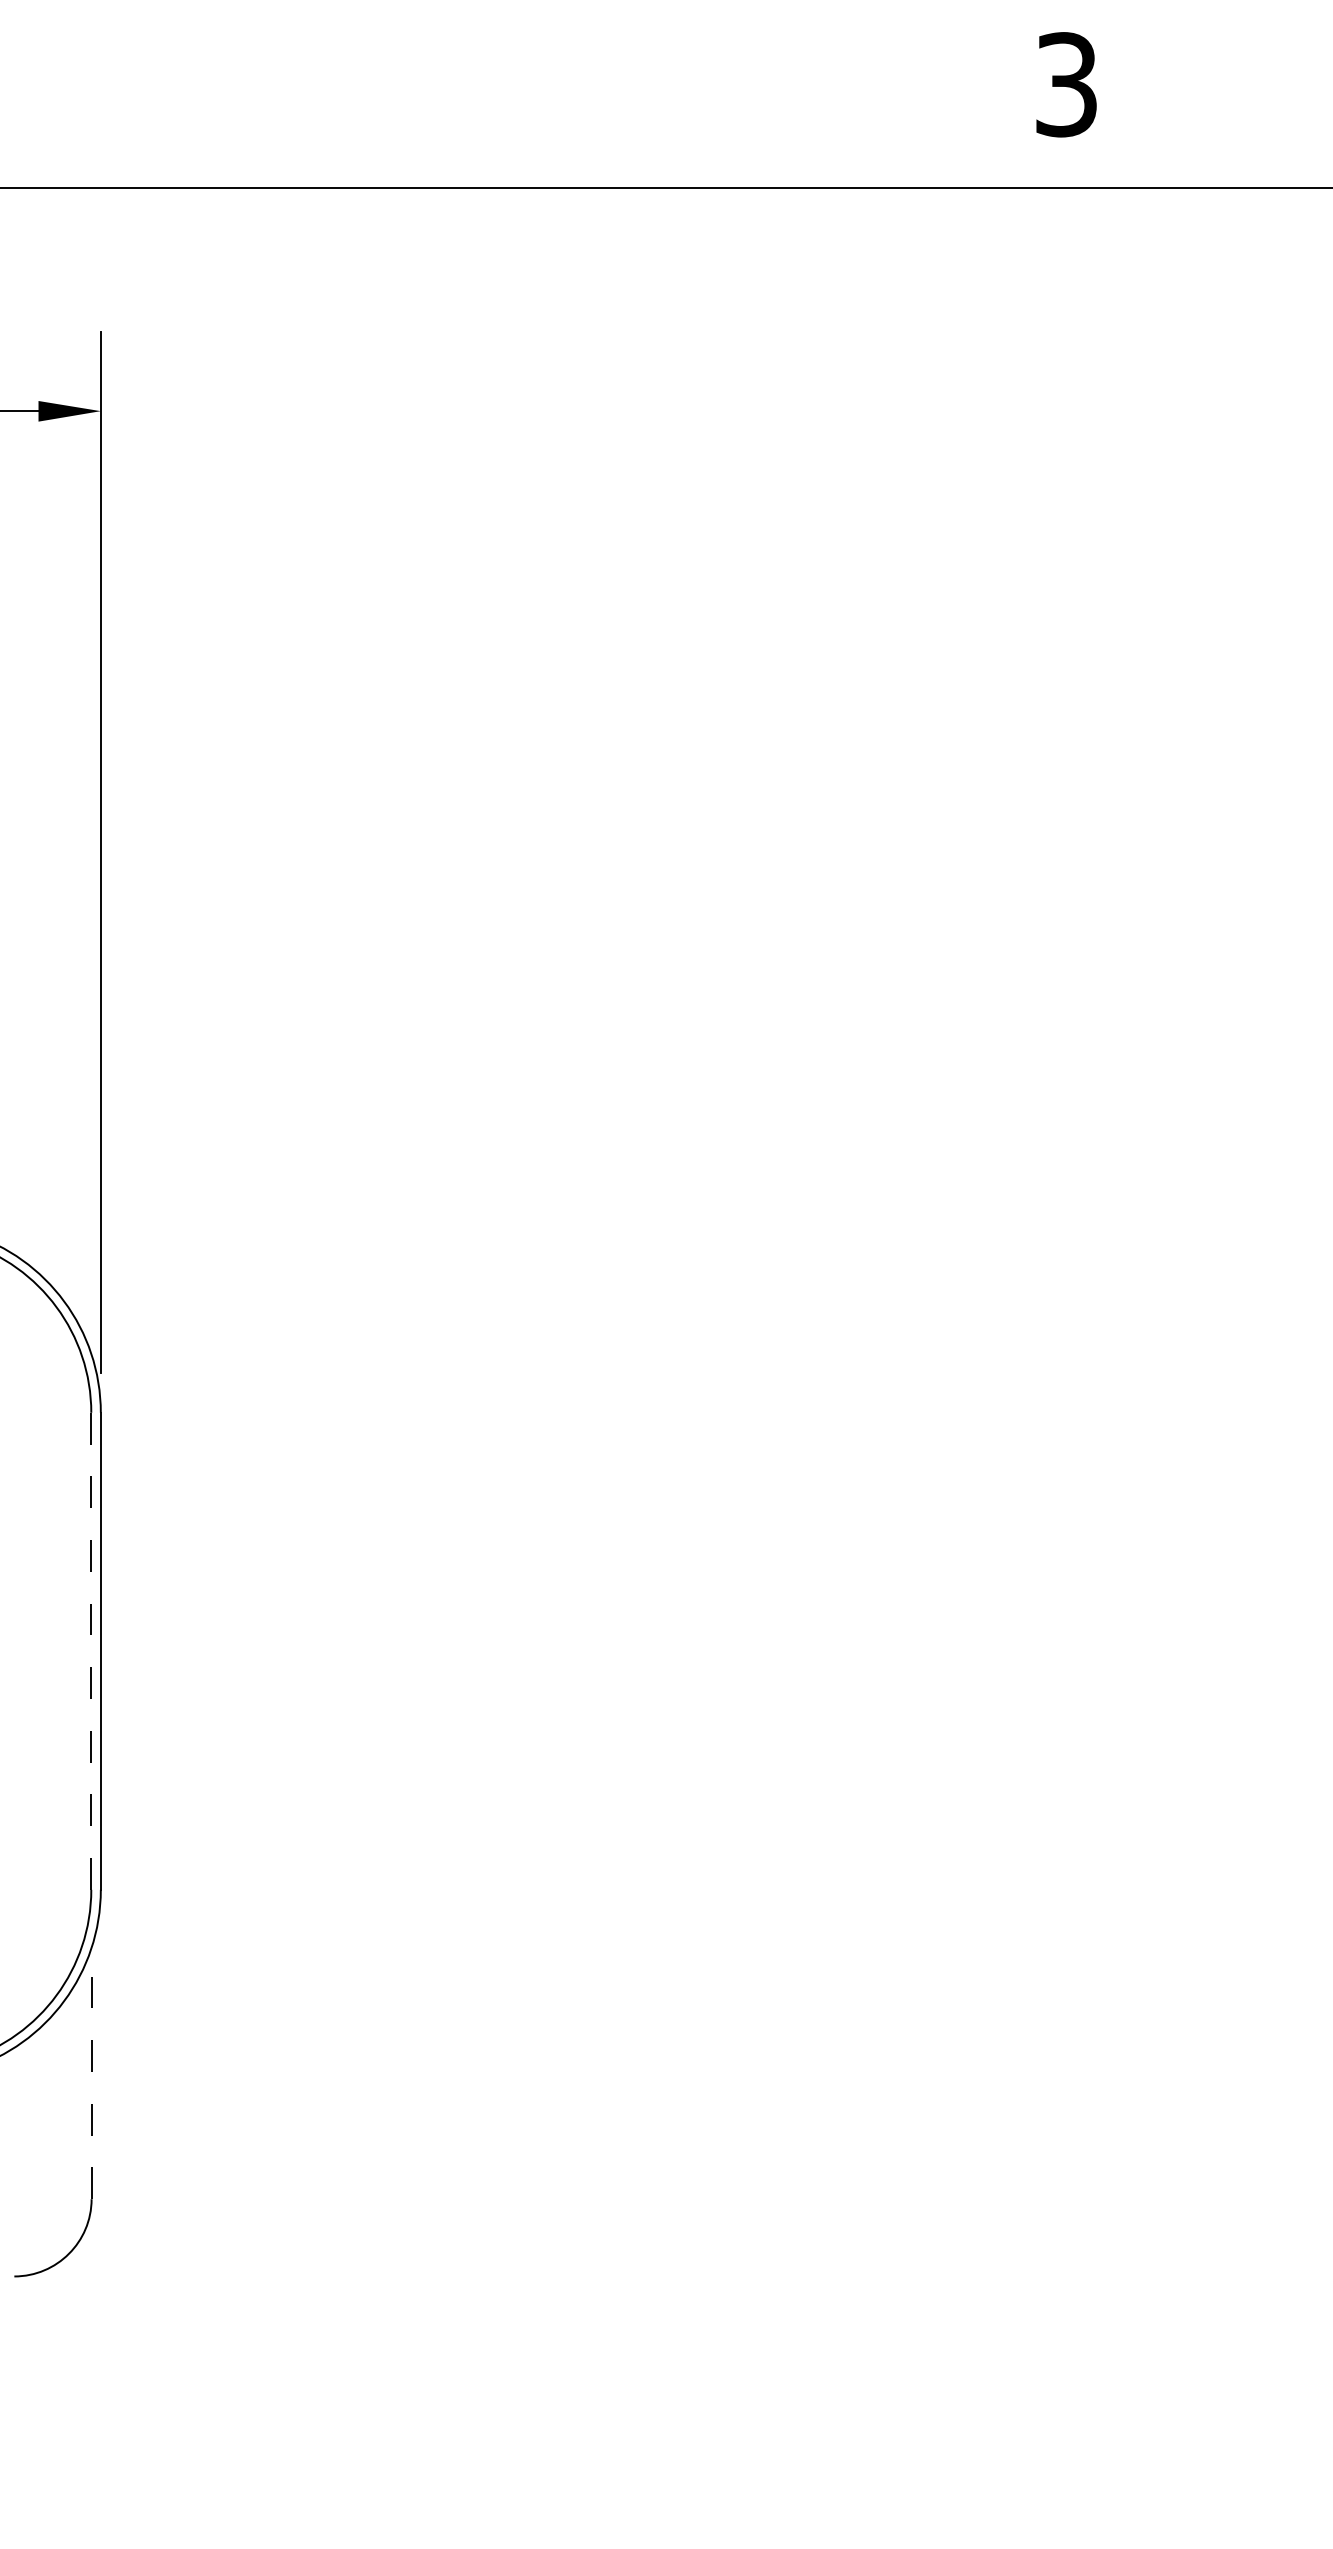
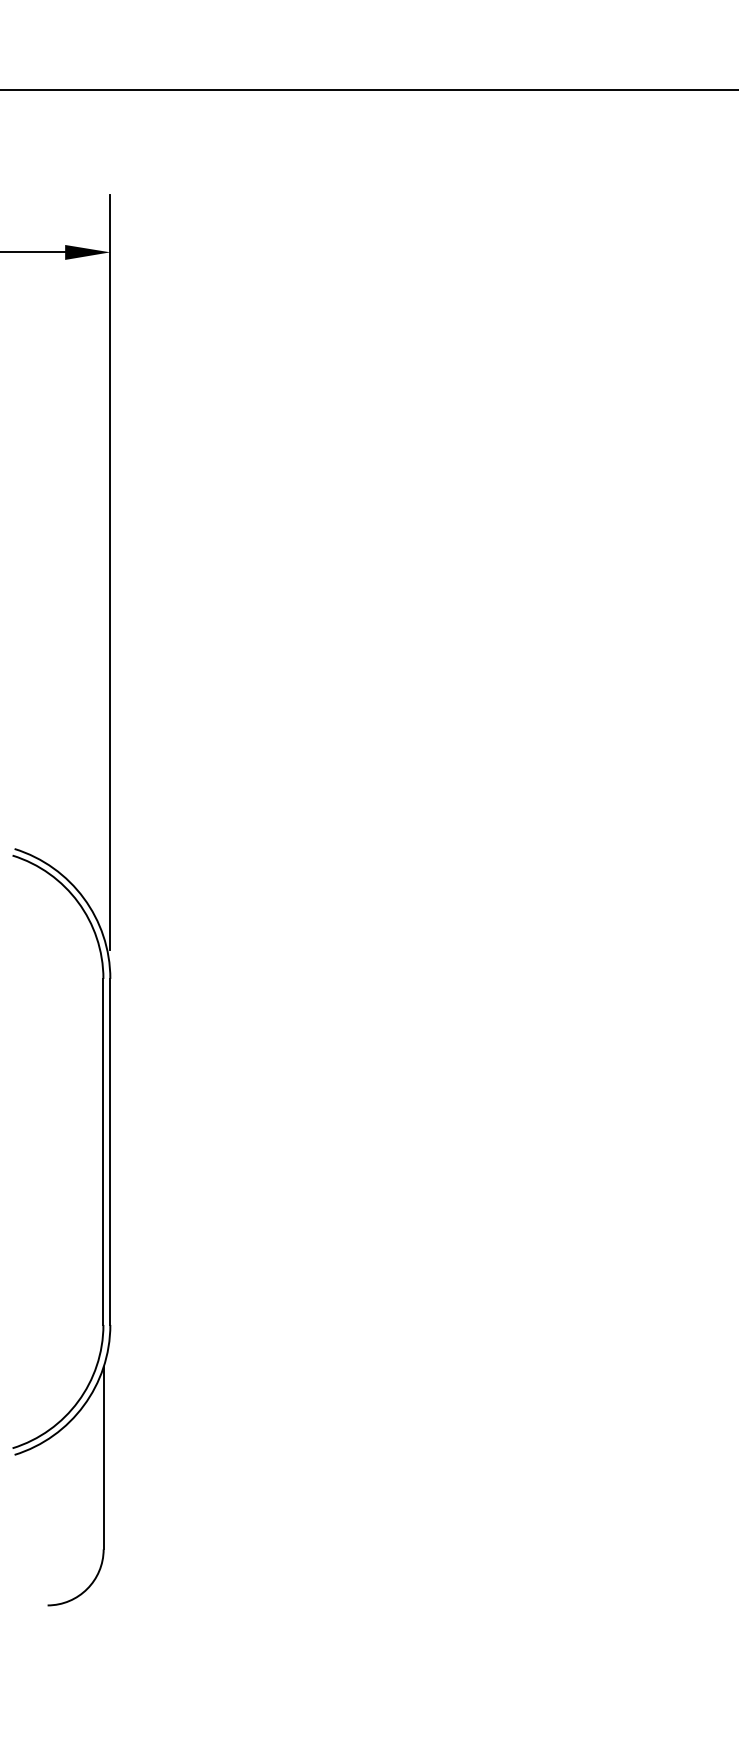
line: (91, 1651) -> (103, 1152), dashed -> solid
line: (91, 2073) -> (103, 1458), dashed -> solid

